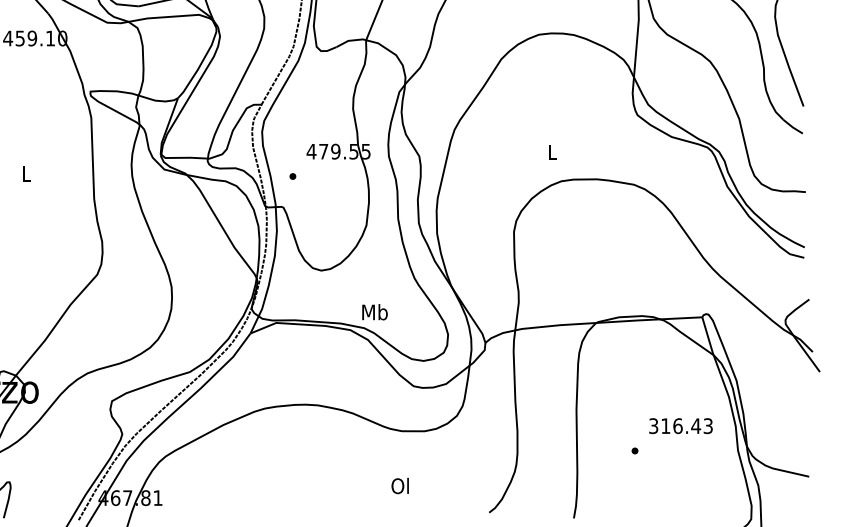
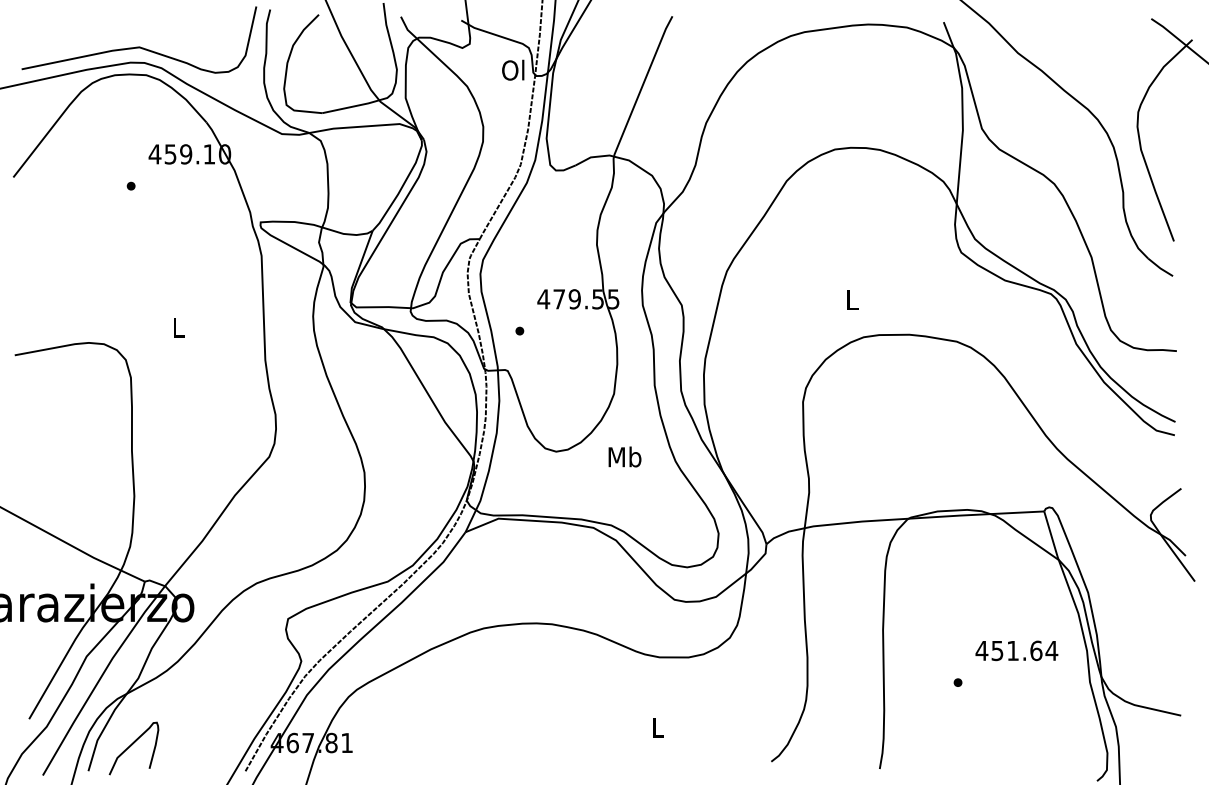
text: (374, 311) -> (624, 456), moved
text: (680, 425) -> (1016, 650), 316.43 -> 451.64
text: (400, 485) -> (657, 727), Ol -> L

